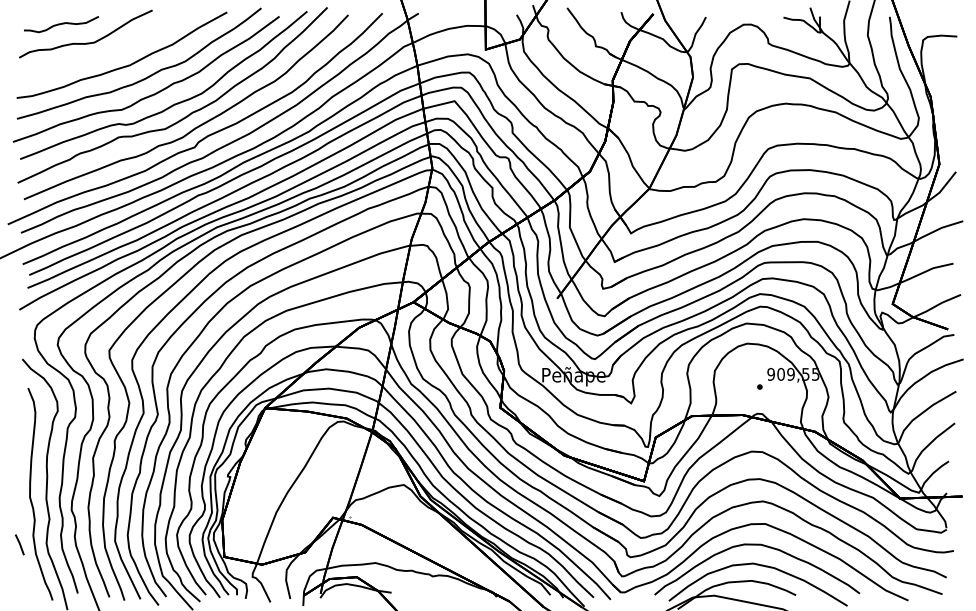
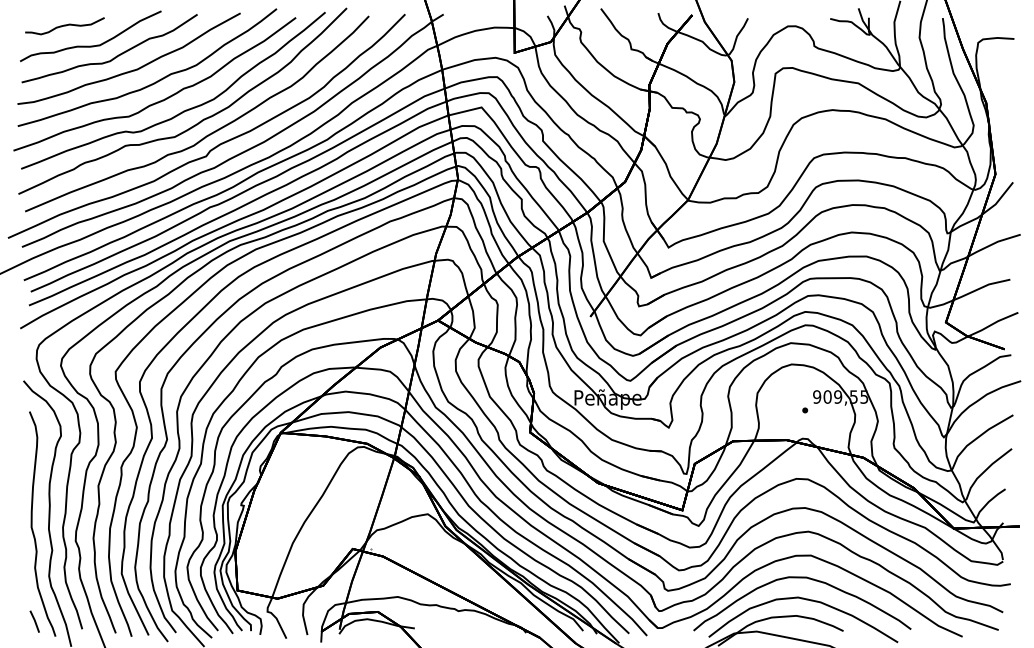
curve: (107, 54) -> (113, 57), added
line: (19, 544) -> (34, 621), moved

